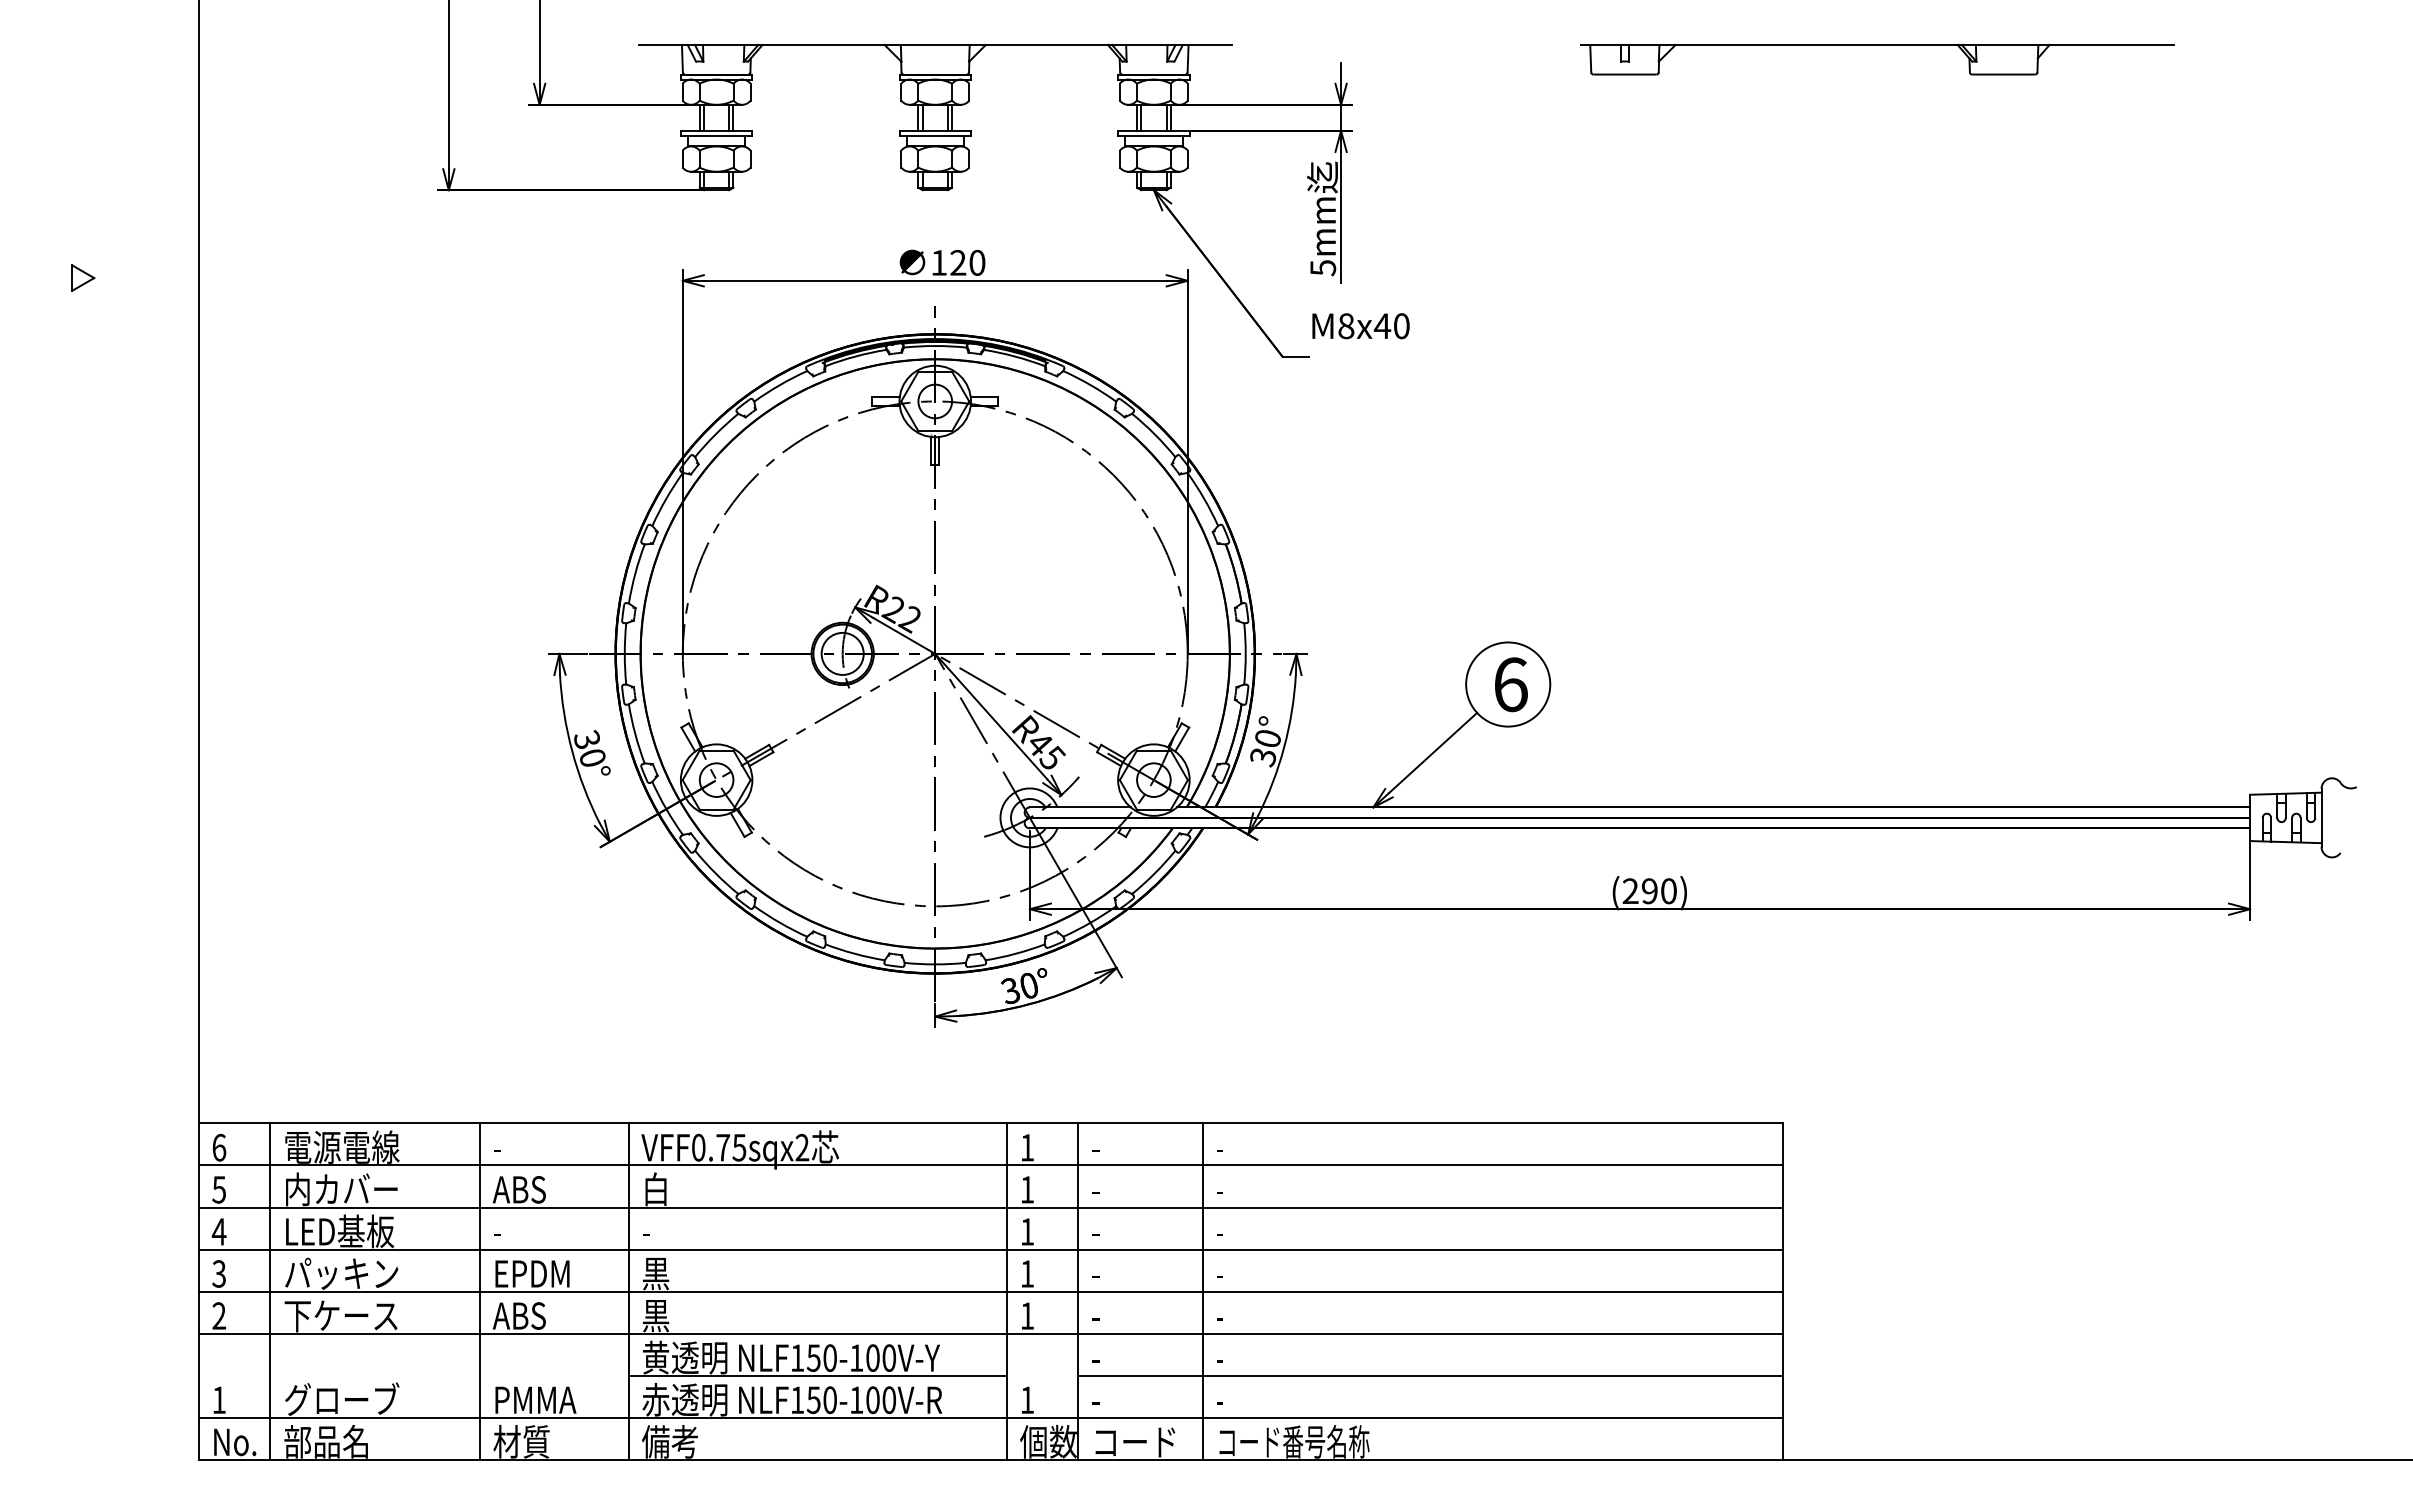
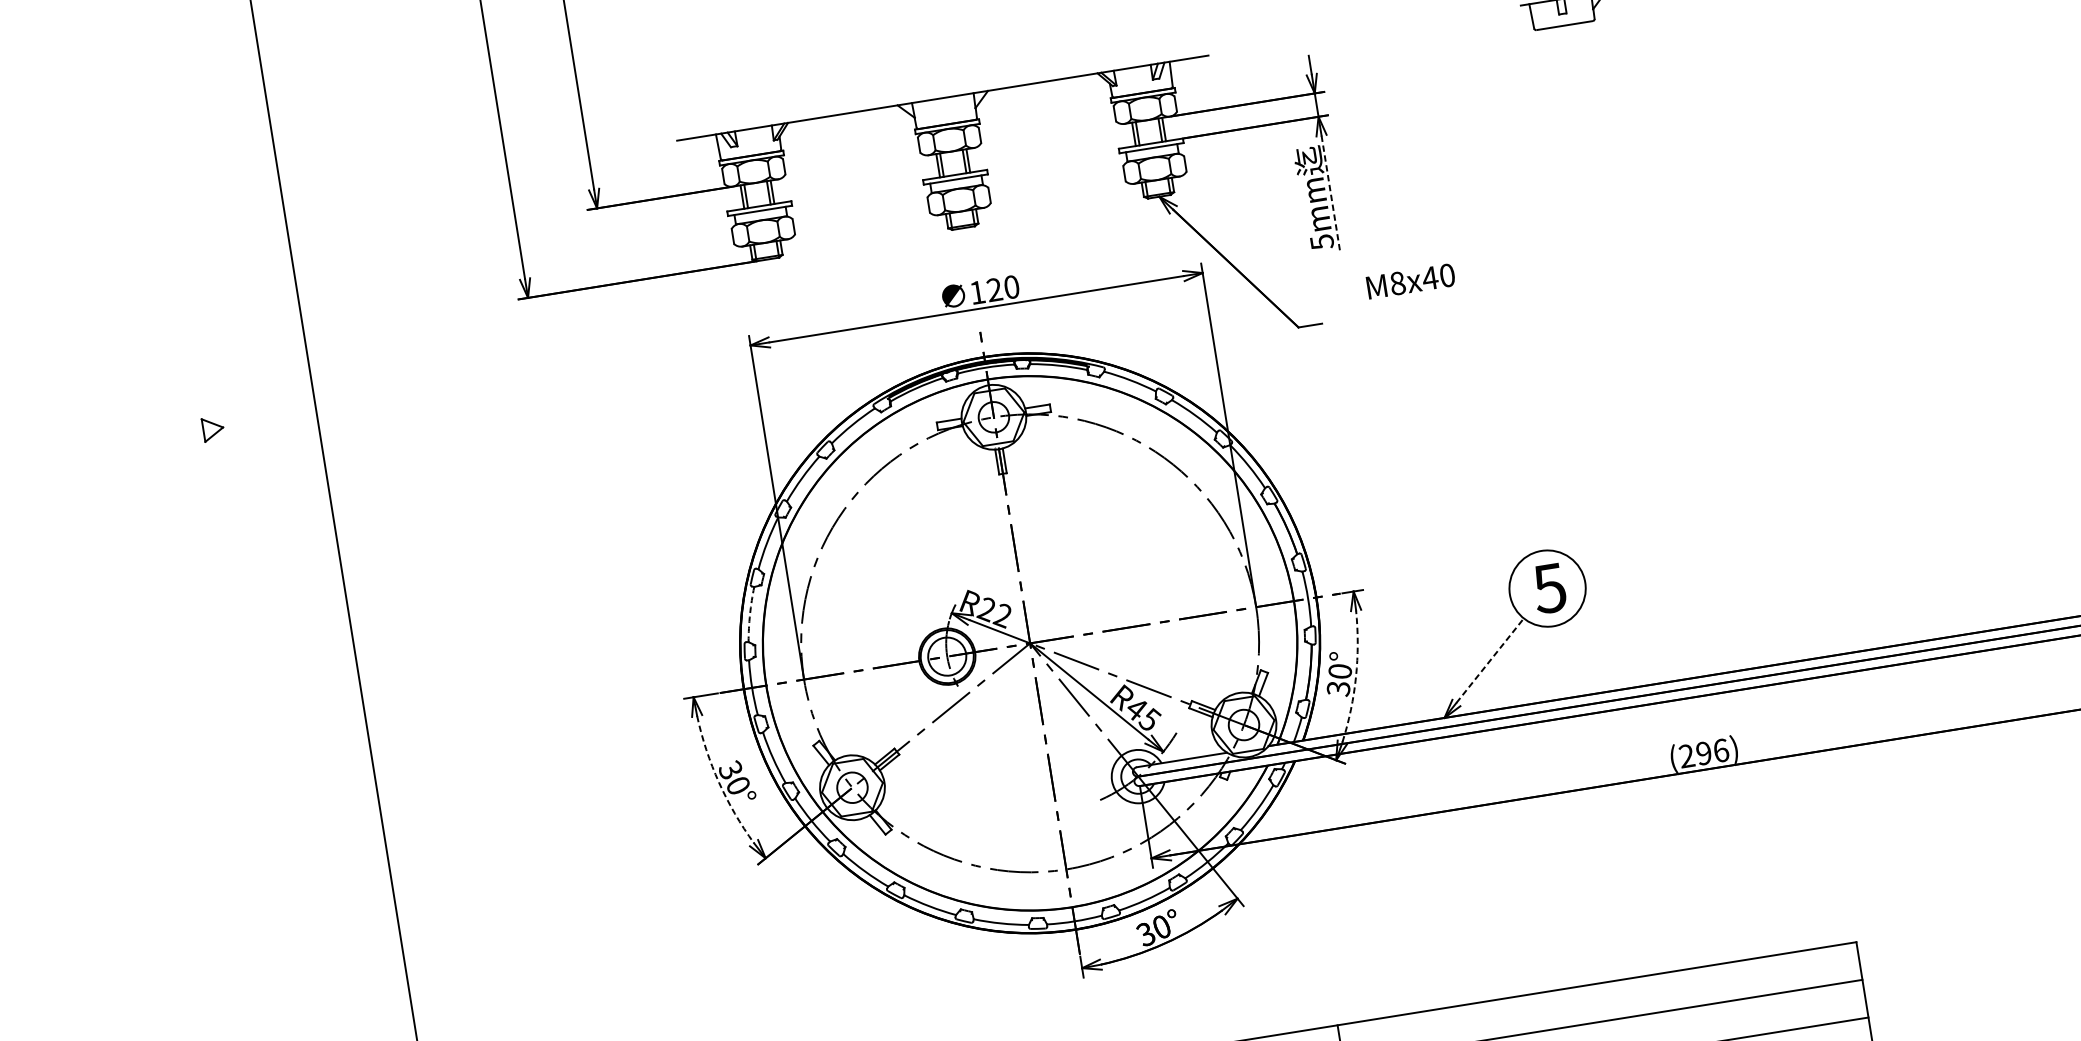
line: (1341, 217) -> (1331, 194), solid -> dashed
text: (1360, 326) -> (1410, 281), moved
arc: (635, 573) -> (750, 614), solid -> dashed
text: (1510, 684) -> (1549, 588), 6 -> 5
arc: (1284, 747) -> (1356, 677), solid -> dashed
arc: (572, 751) -> (719, 782), solid -> dashed
line: (1433, 753) -> (1490, 661), solid -> dashed
text: (1669, 891) -> (1721, 750), (290) -> (296)

